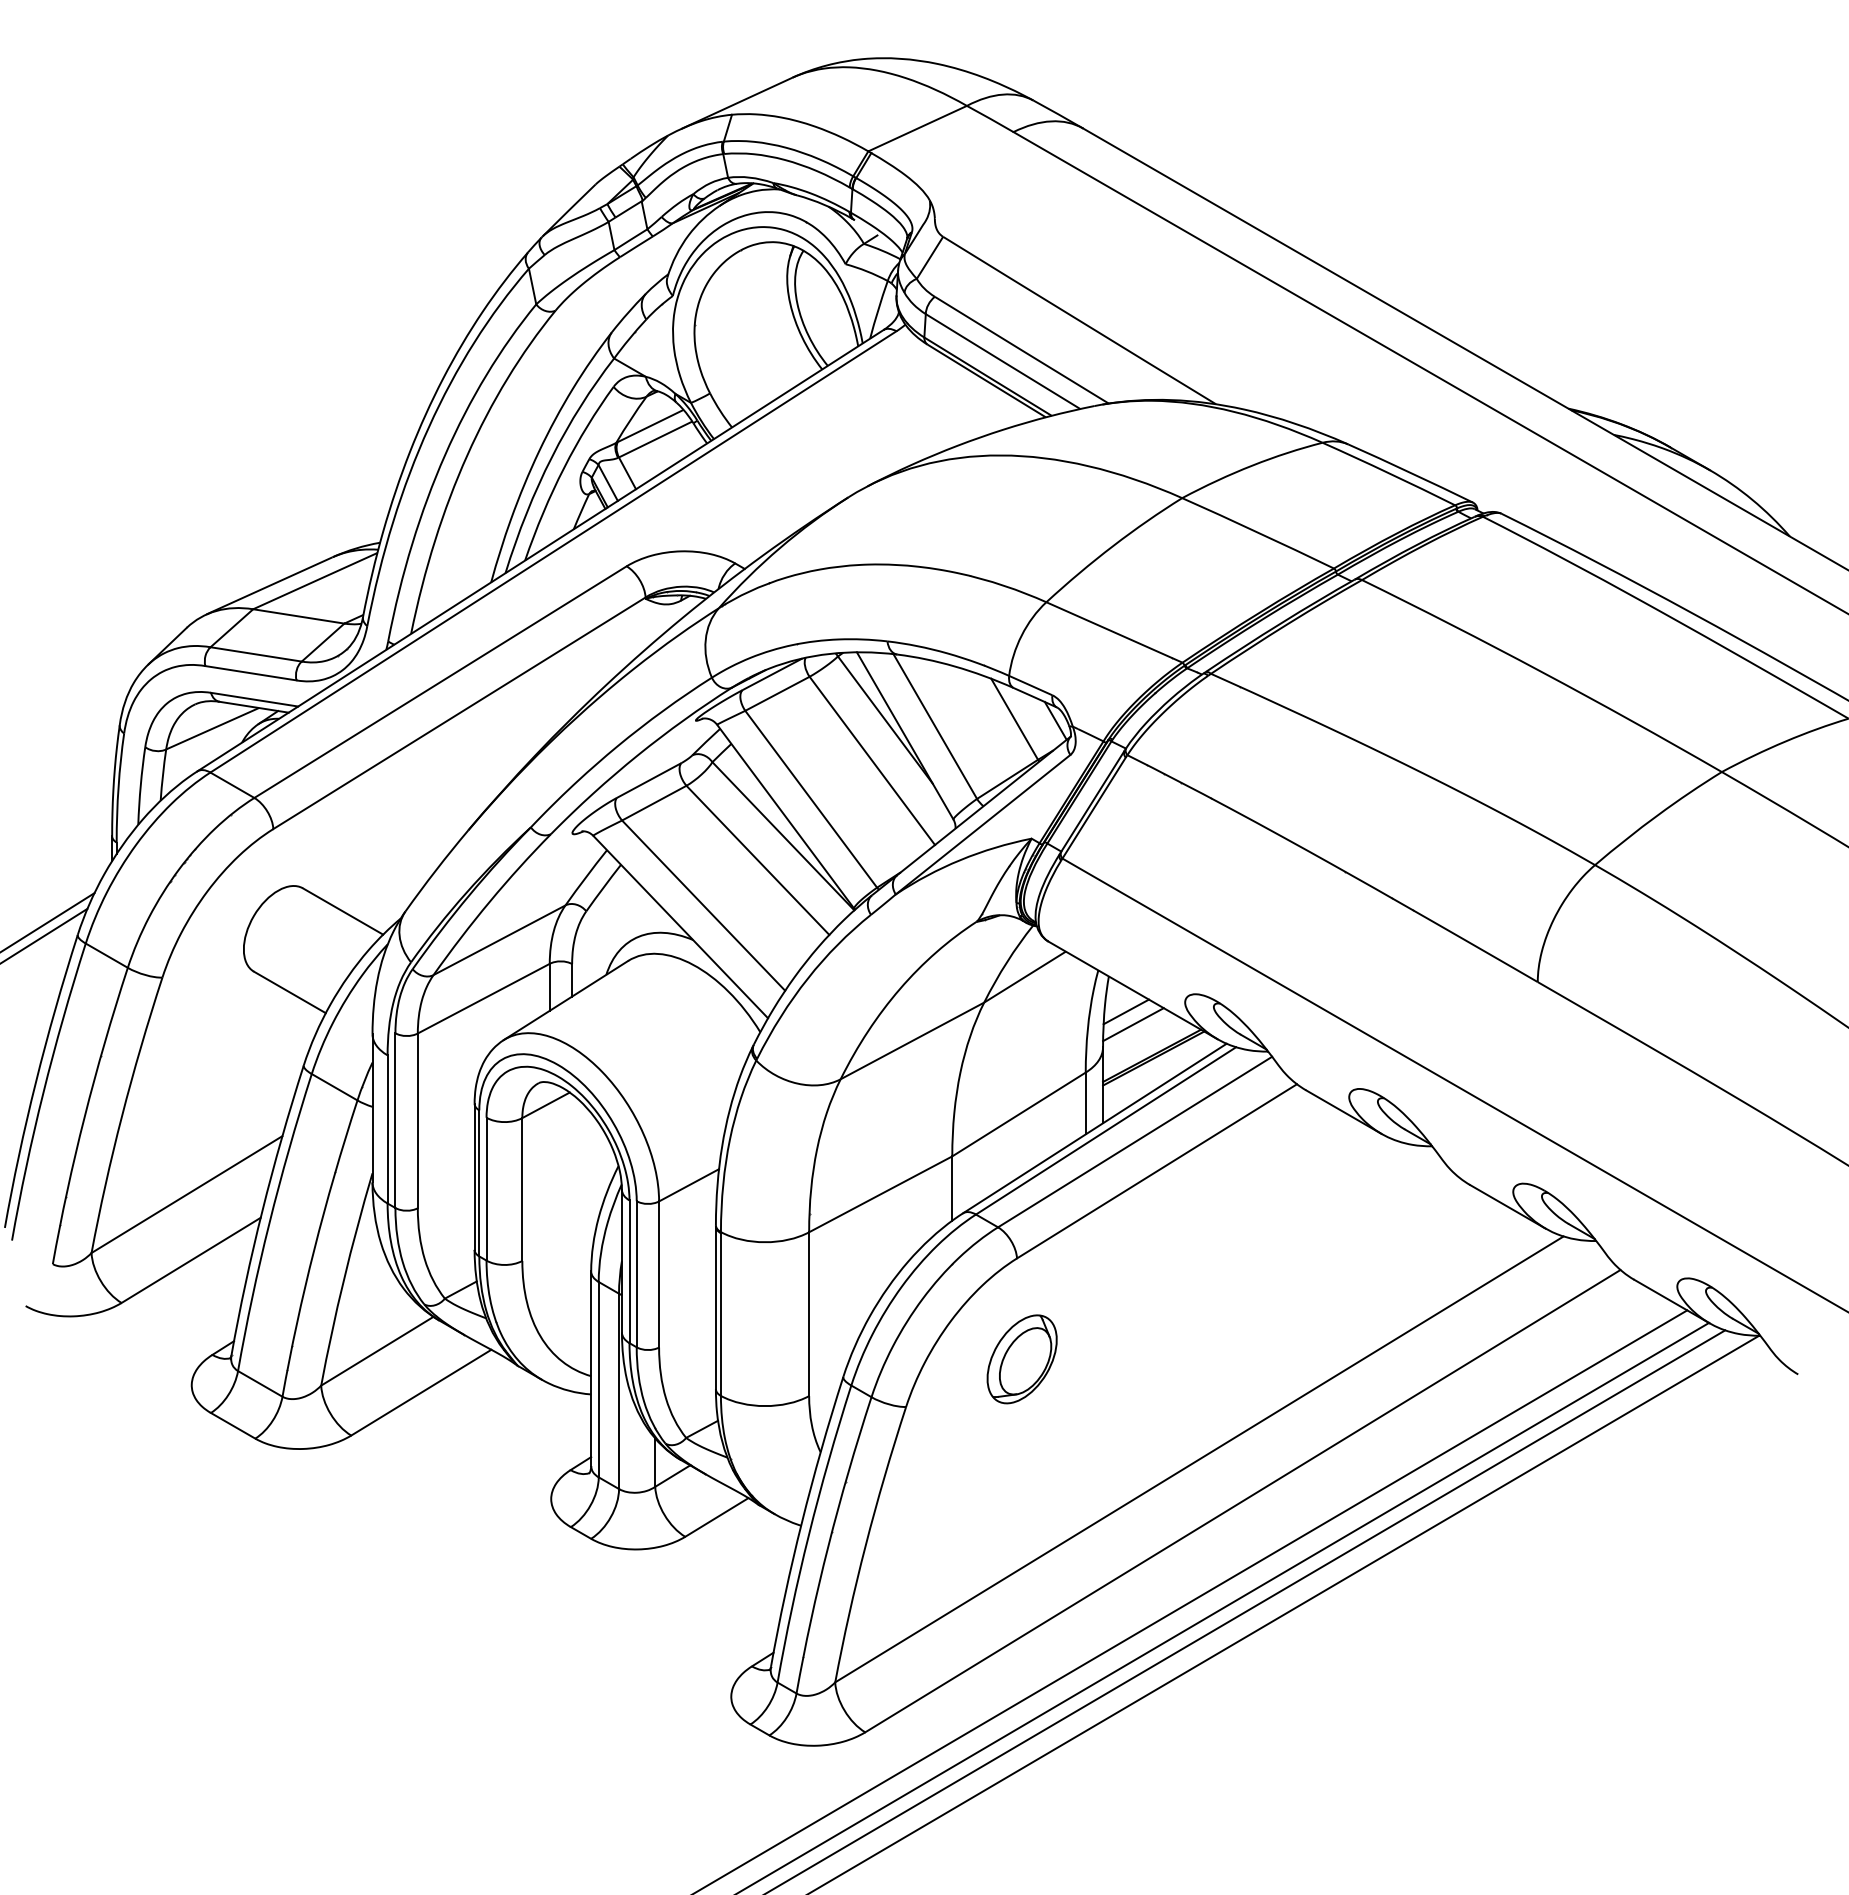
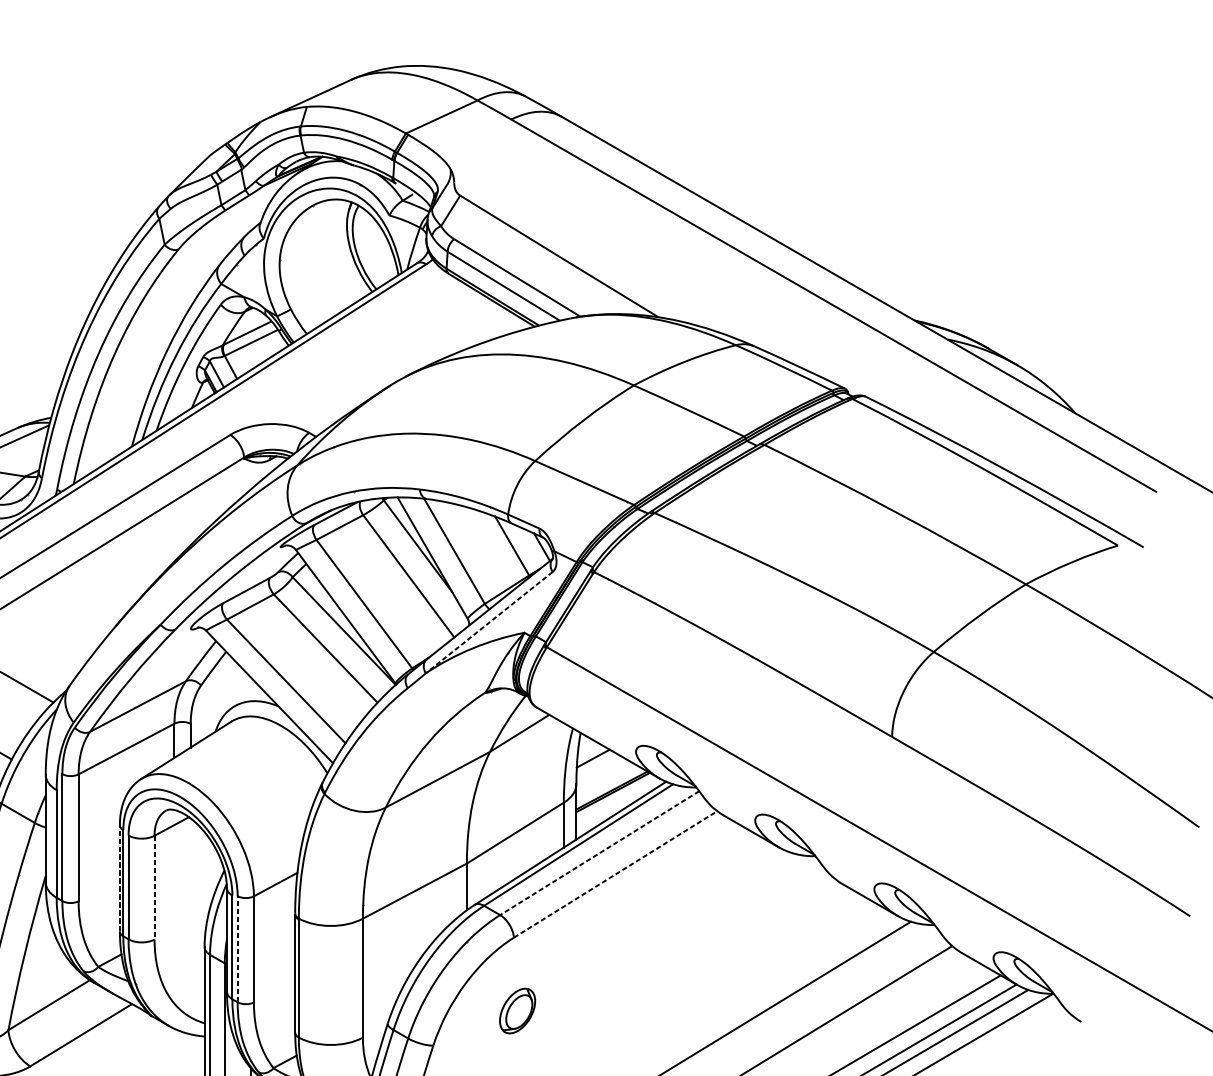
line: (983, 824) -> (489, 622), solid -> dashed
line: (1133, 1024) -> (598, 767), removed
line: (1134, 1142) -> (599, 853), solid -> dashed
line: (1157, 1171) -> (615, 874), solid -> dashed
line: (474, 1176) -> (119, 878), solid -> dashed
line: (522, 1190) -> (154, 888), solid -> dashed
line: (636, 1273) -> (237, 948), solid -> dashed
part: (1021, 1359) -> (517, 1011), size x0.7

